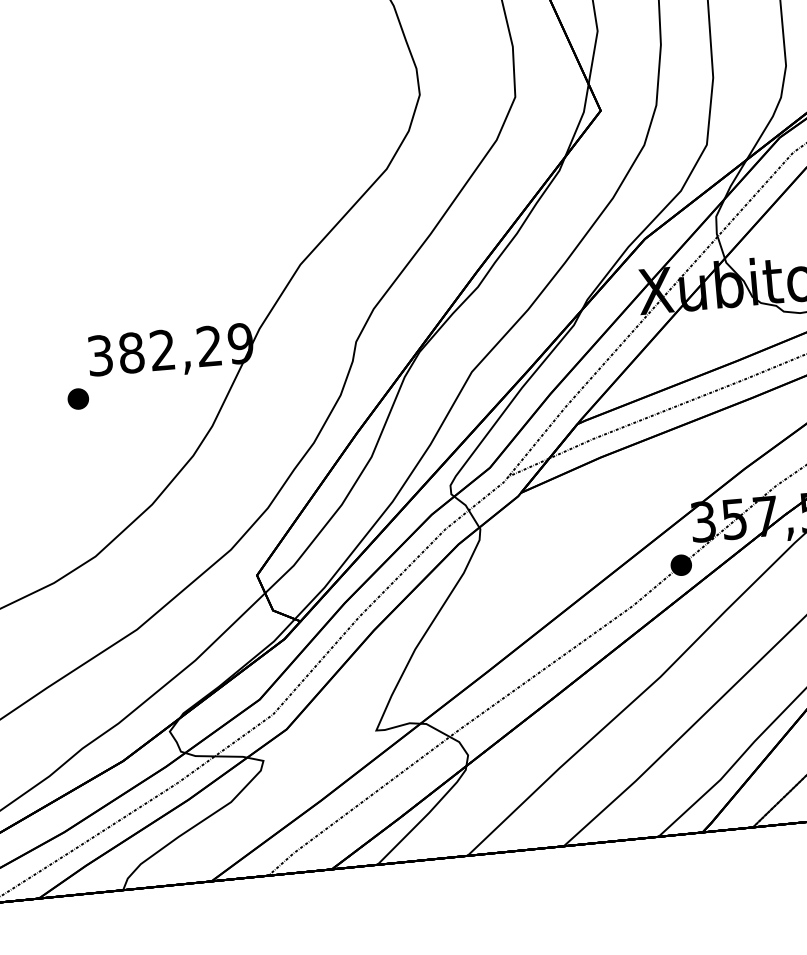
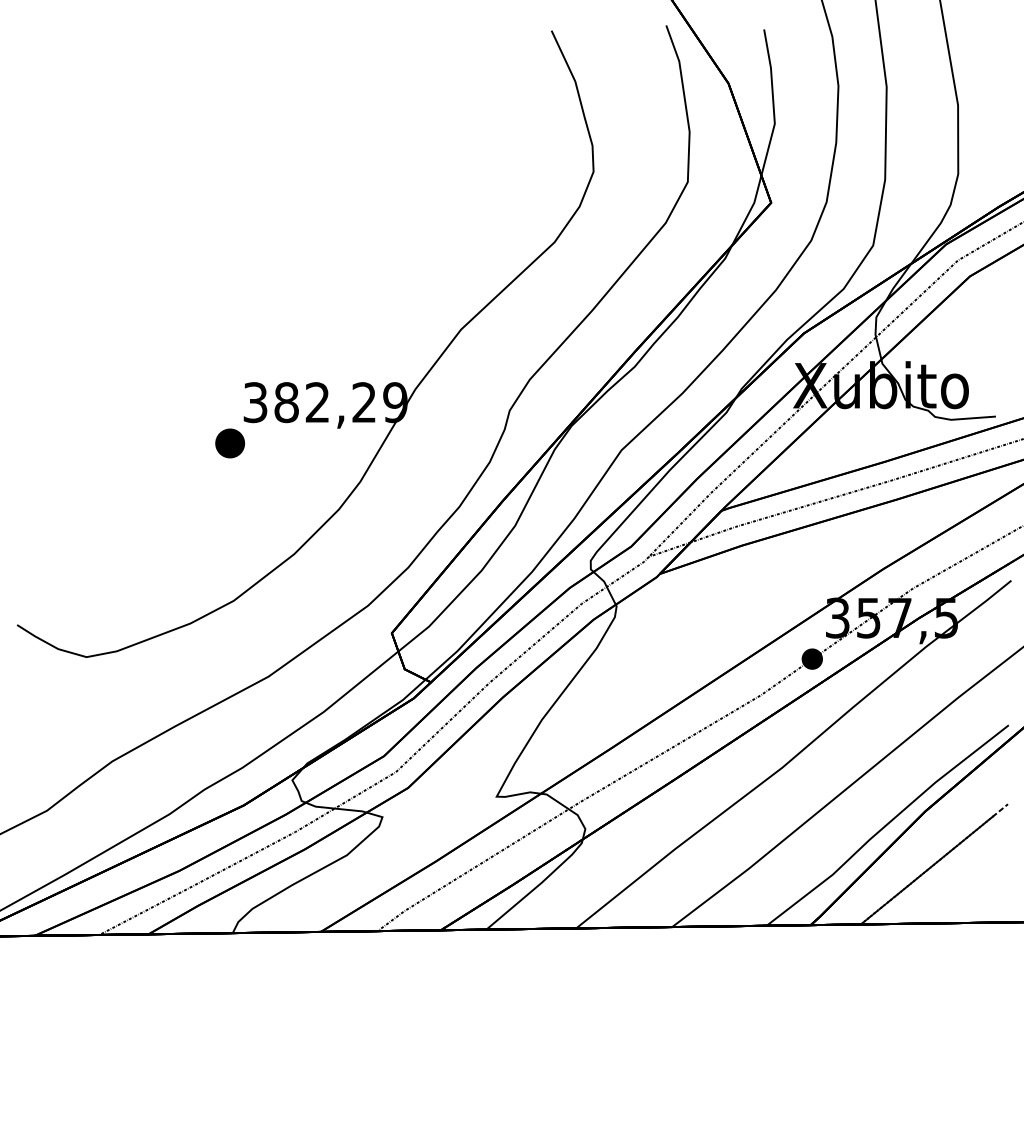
part: (77, 398) -> (229, 443), size x1.4

